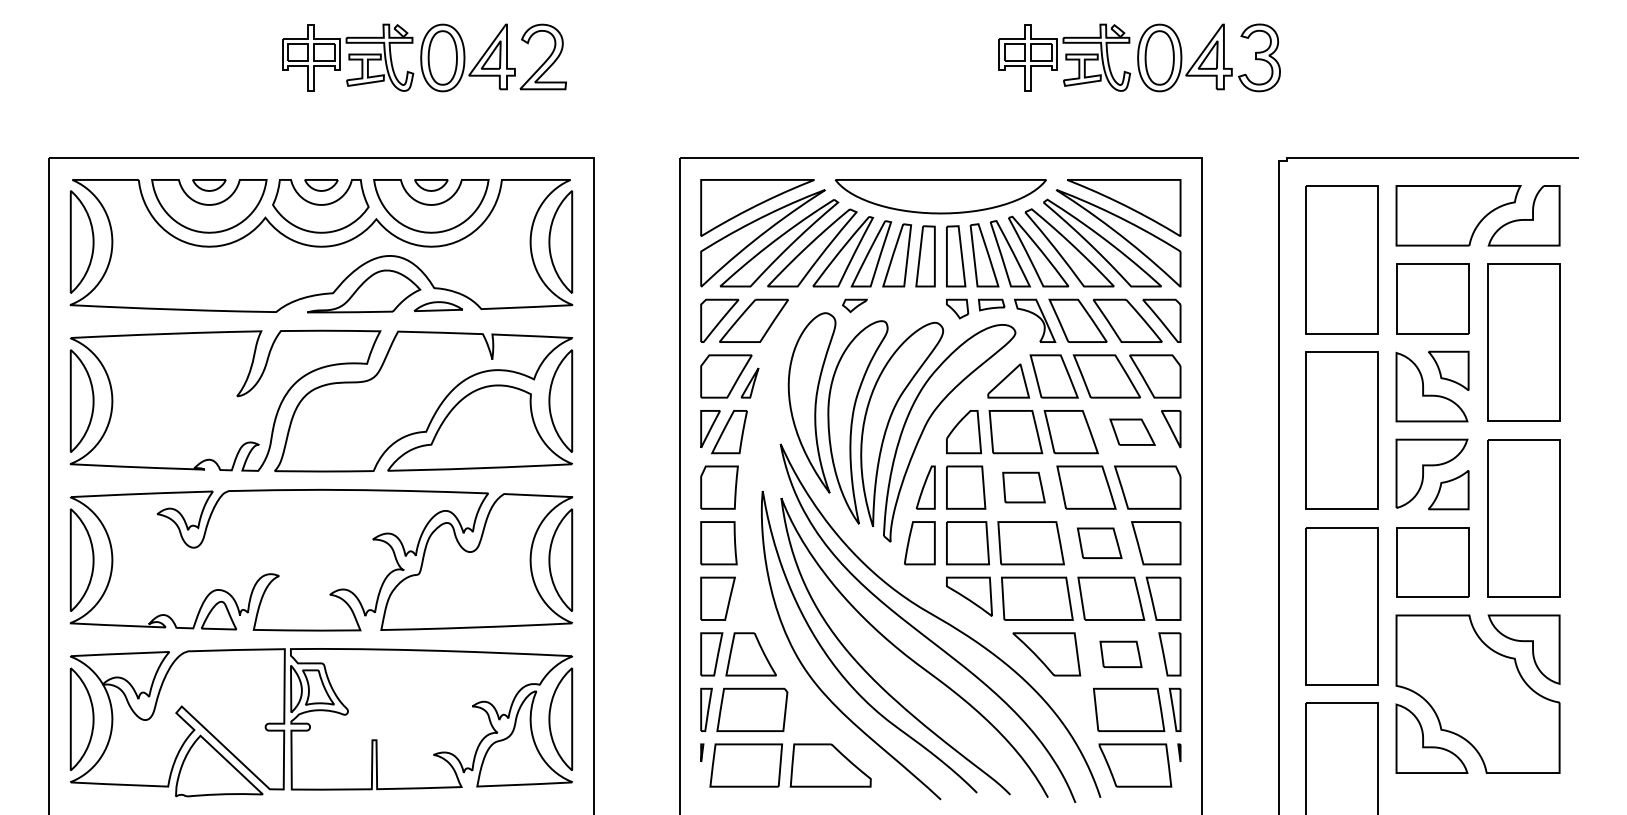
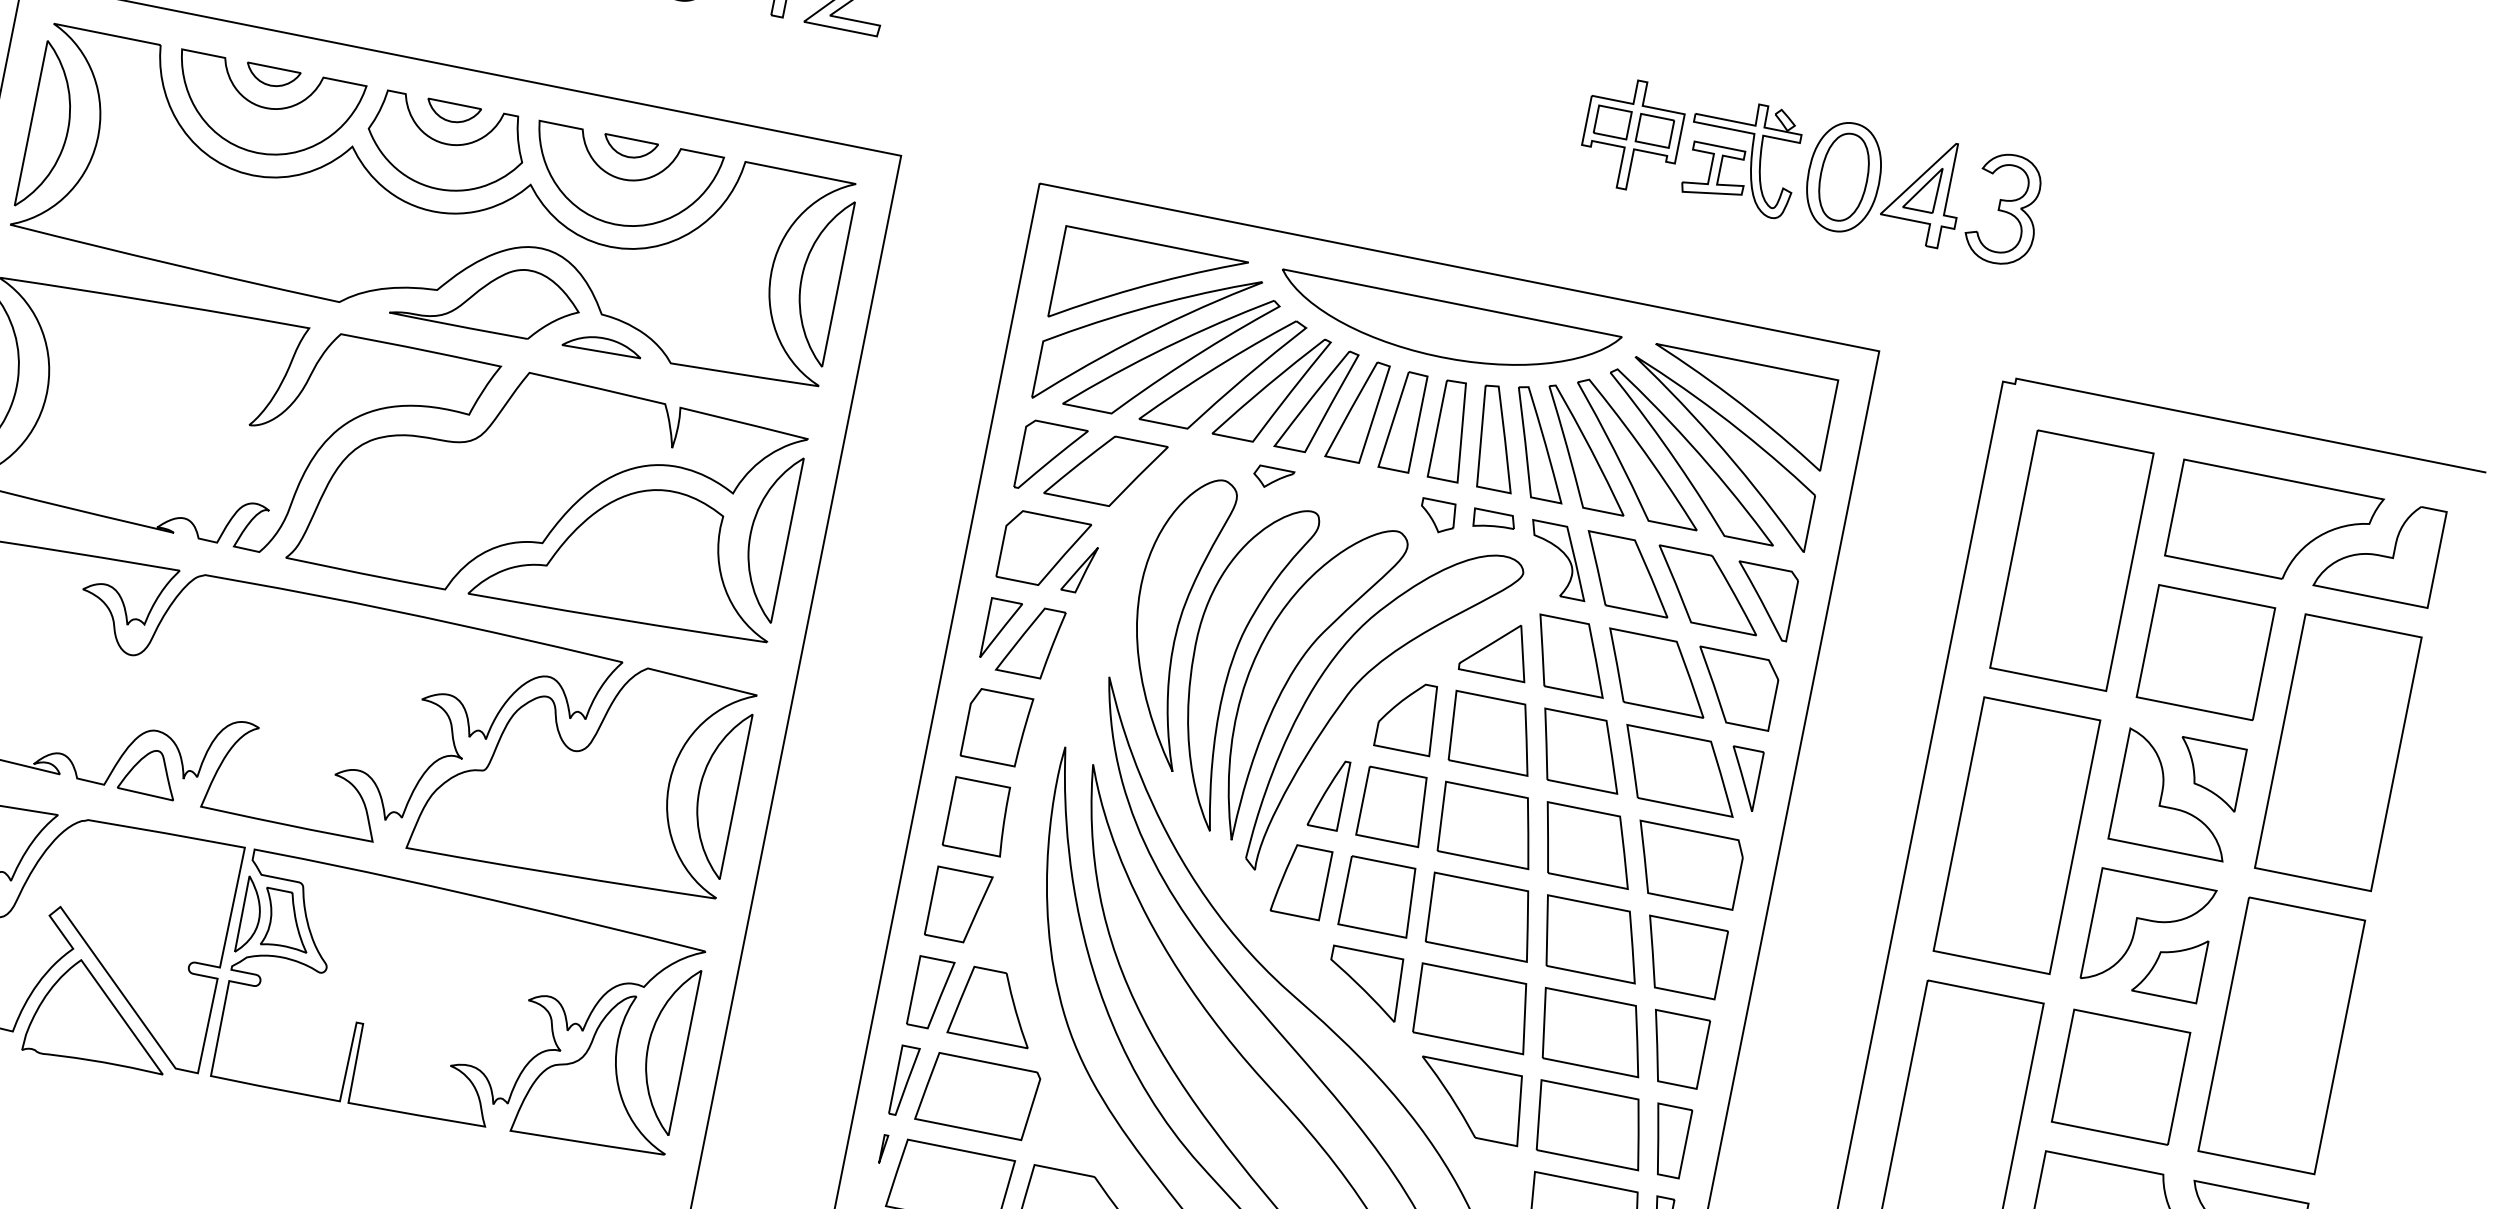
part: (1132, 432) -> (1679, 771), size x1.67
part: (1023, 487) -> (1486, 825), size x1.43
part: (1099, 543) -> (1590, 939), size x1.43
part: (1120, 654) -> (1588, 1125), size x1.67

